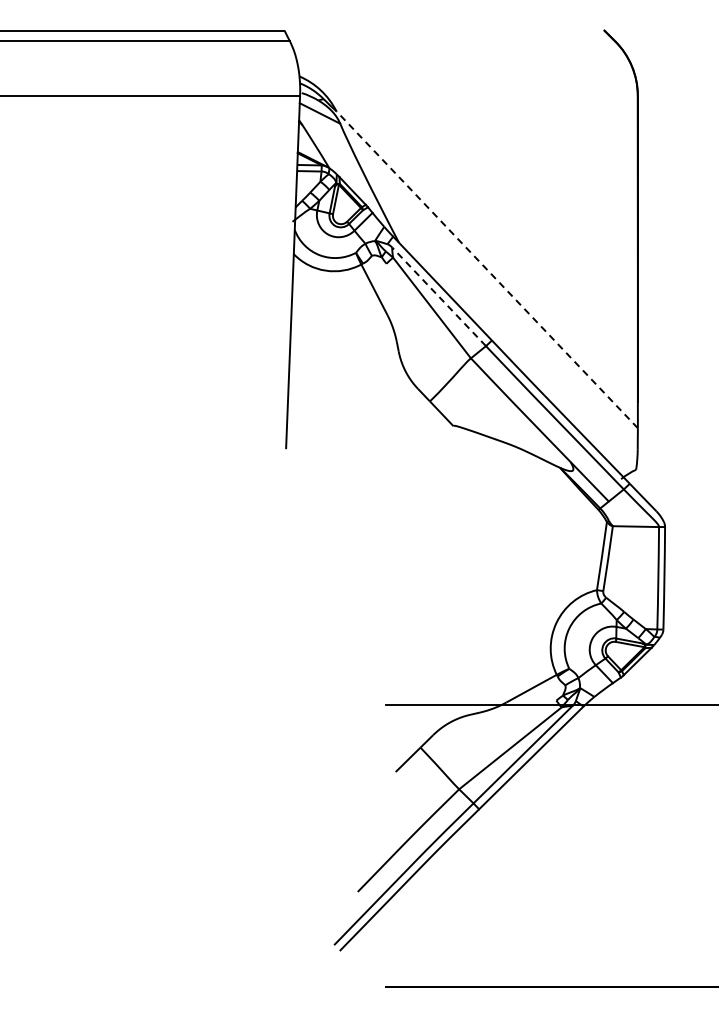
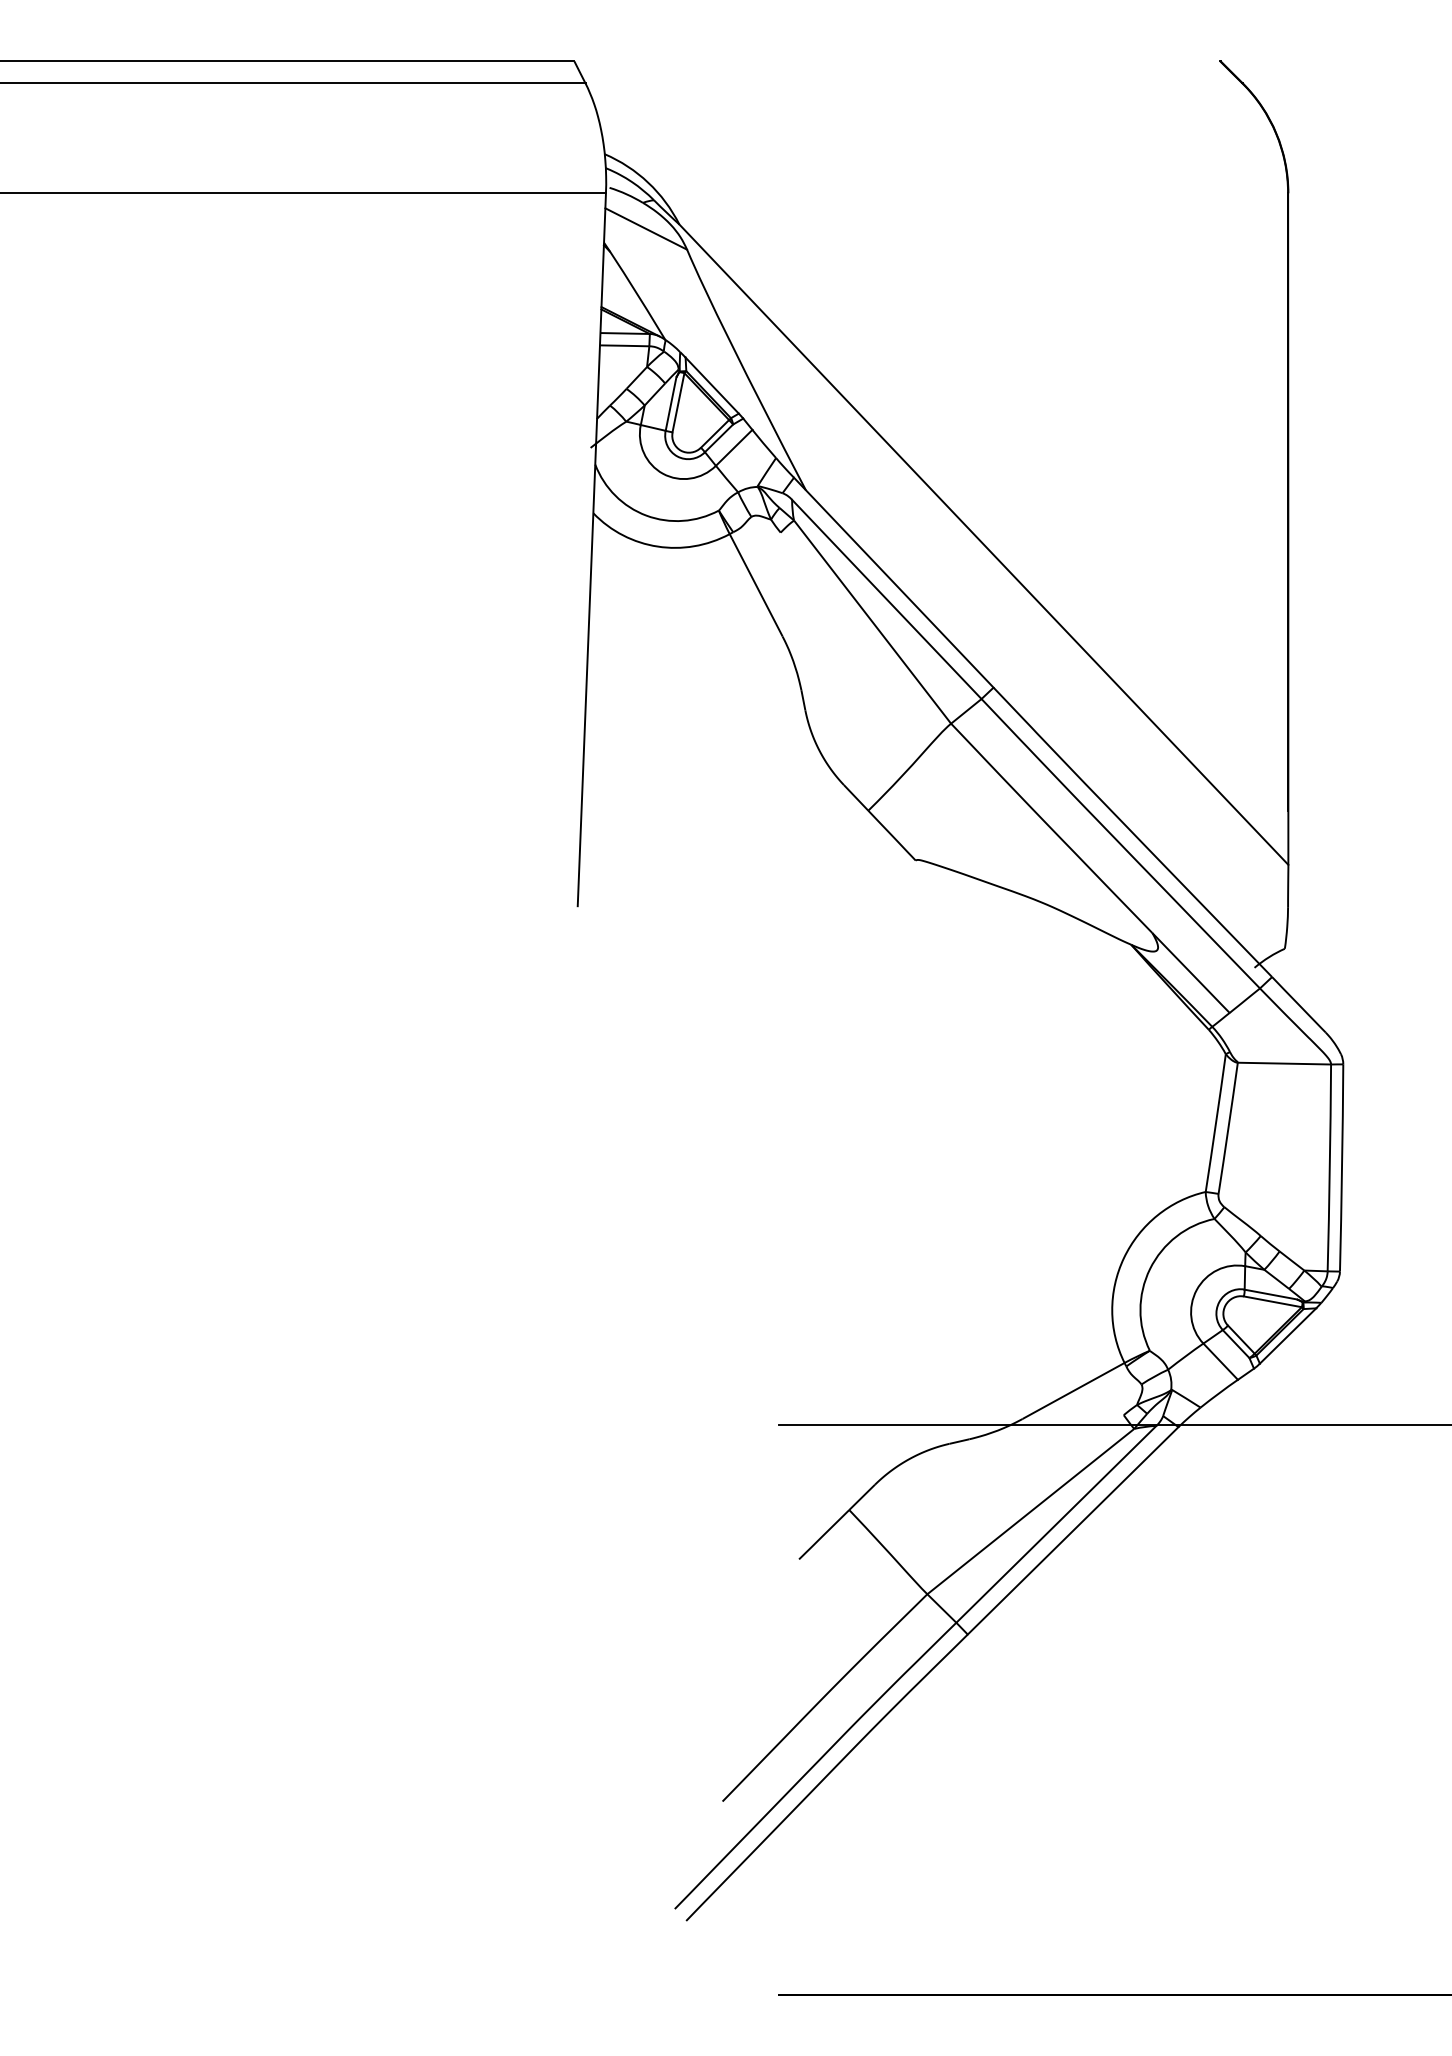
line: (487, 269) -> (984, 544), dashed -> solid
line: (438, 296) -> (885, 598), dashed -> solid

